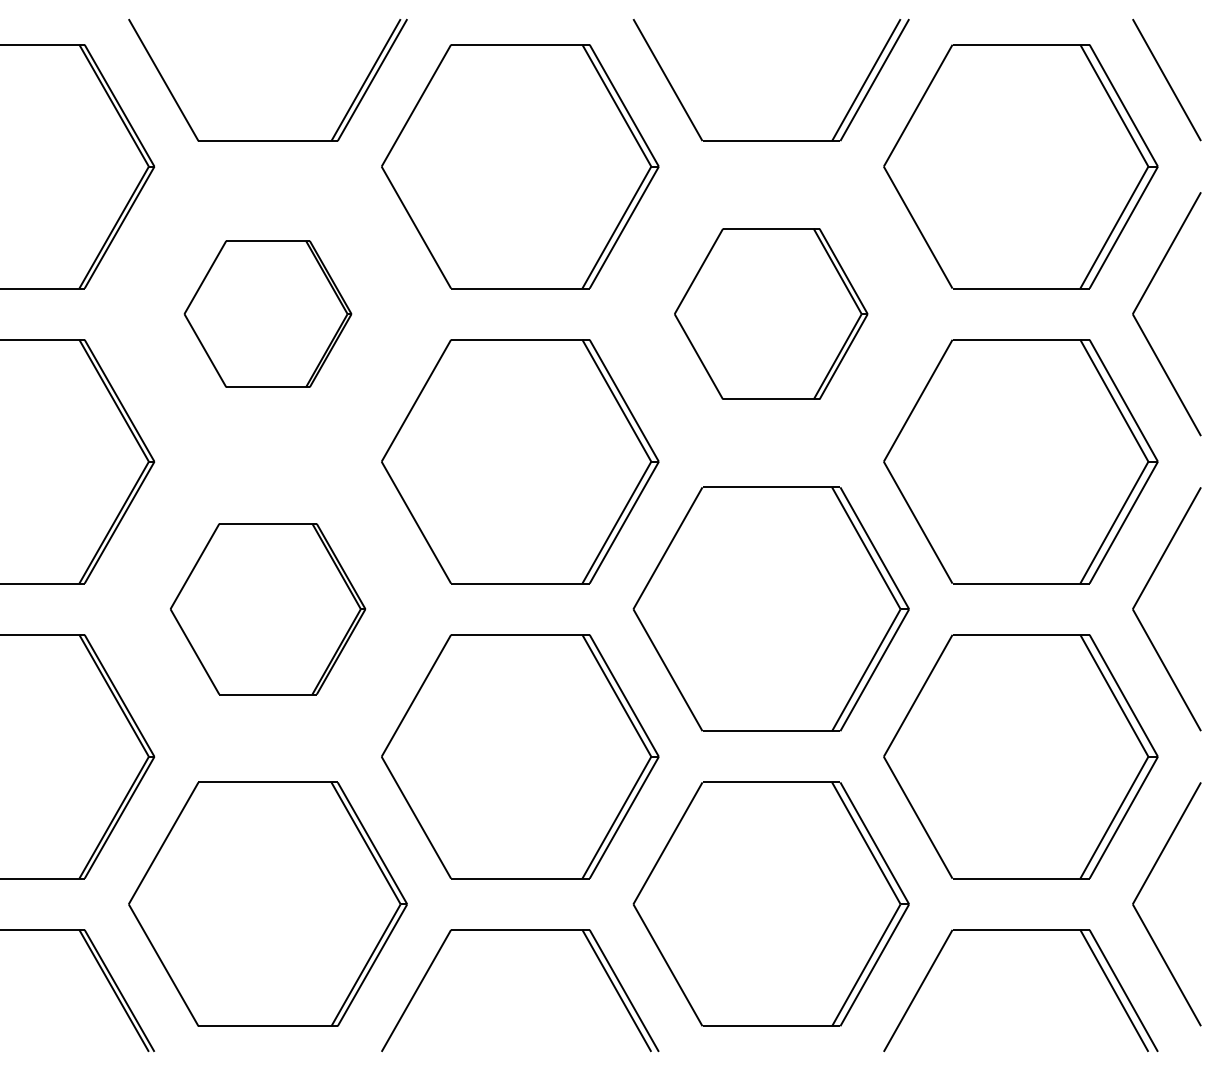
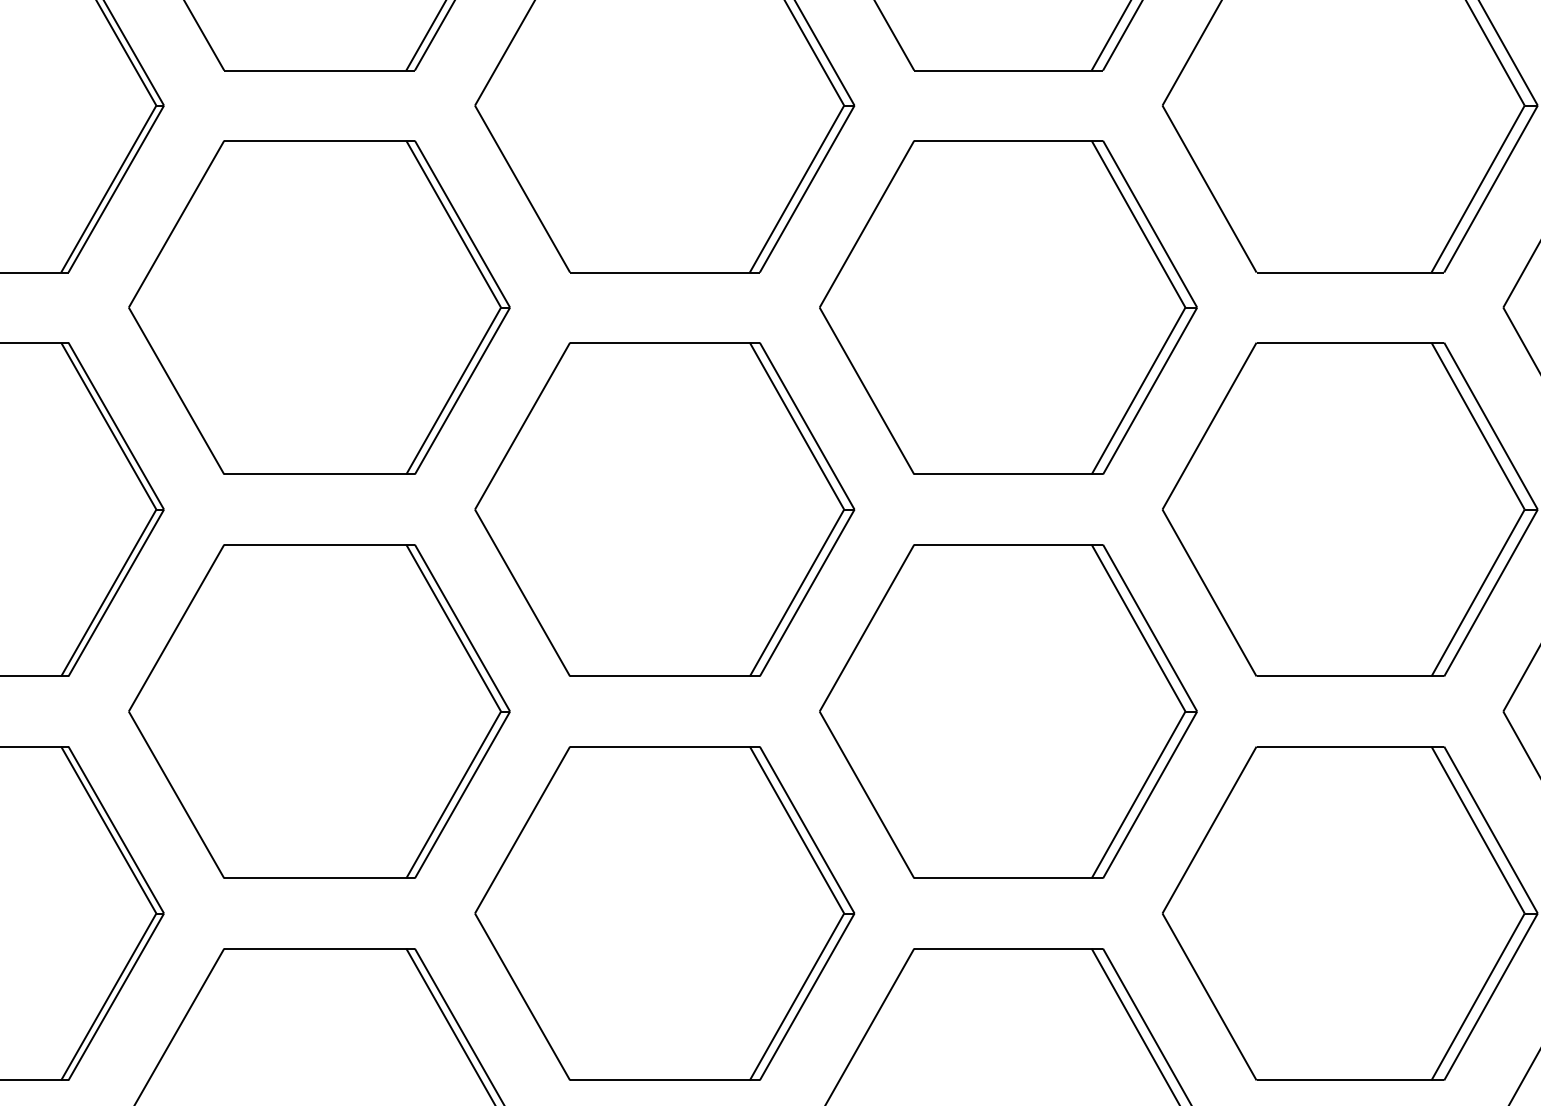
part: (267, 313) -> (318, 306), size x1.67
part: (770, 313) -> (1007, 306), size x1.43
part: (267, 608) -> (318, 710), size x1.43

